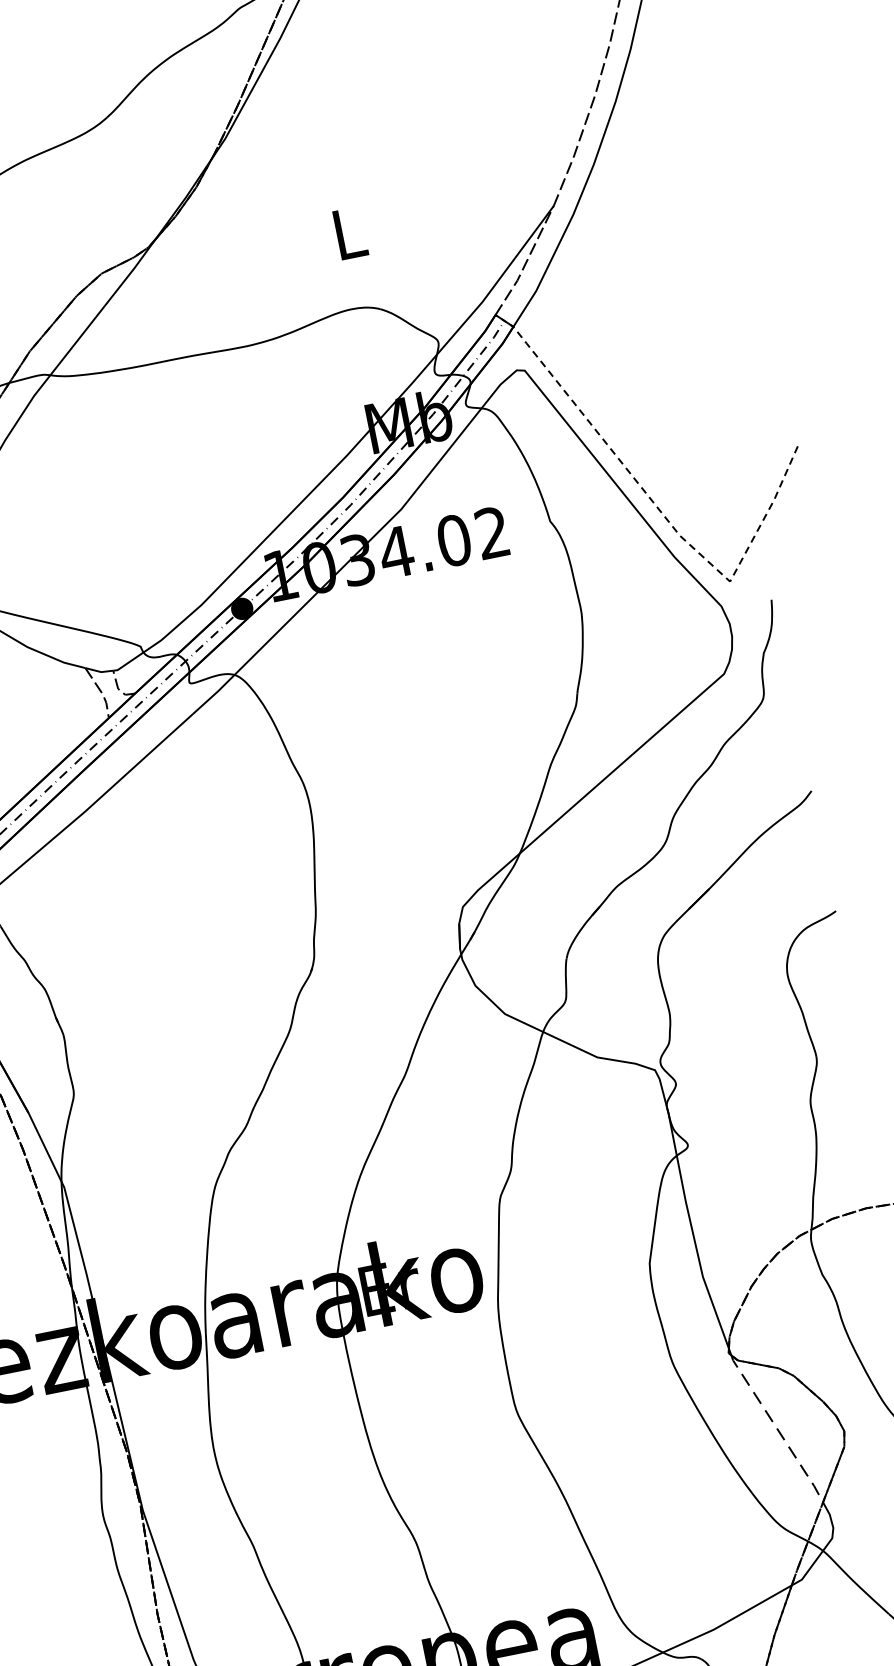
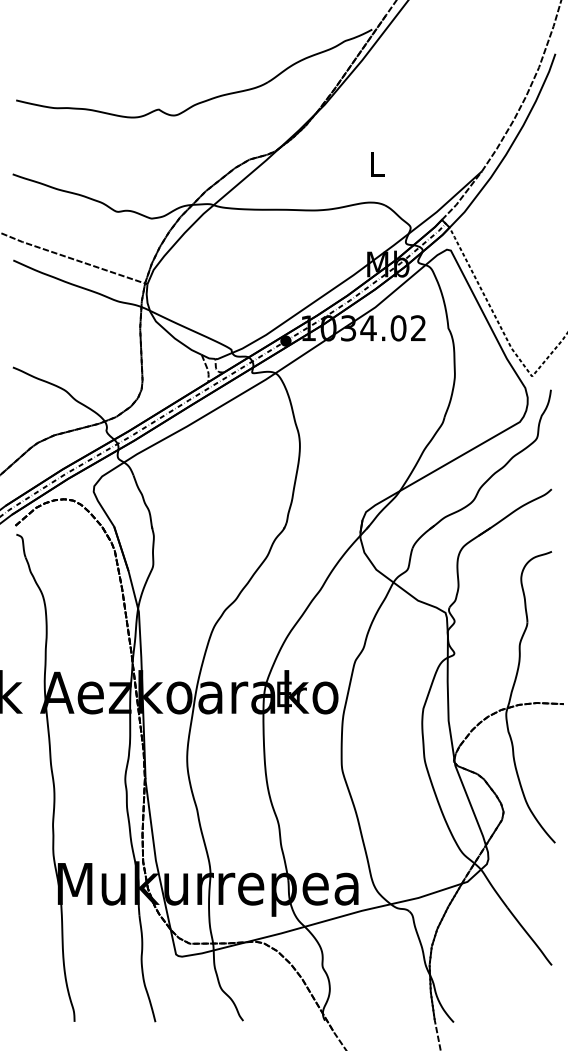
line: (777, 1429) -> (470, 804), dashed -> solid

